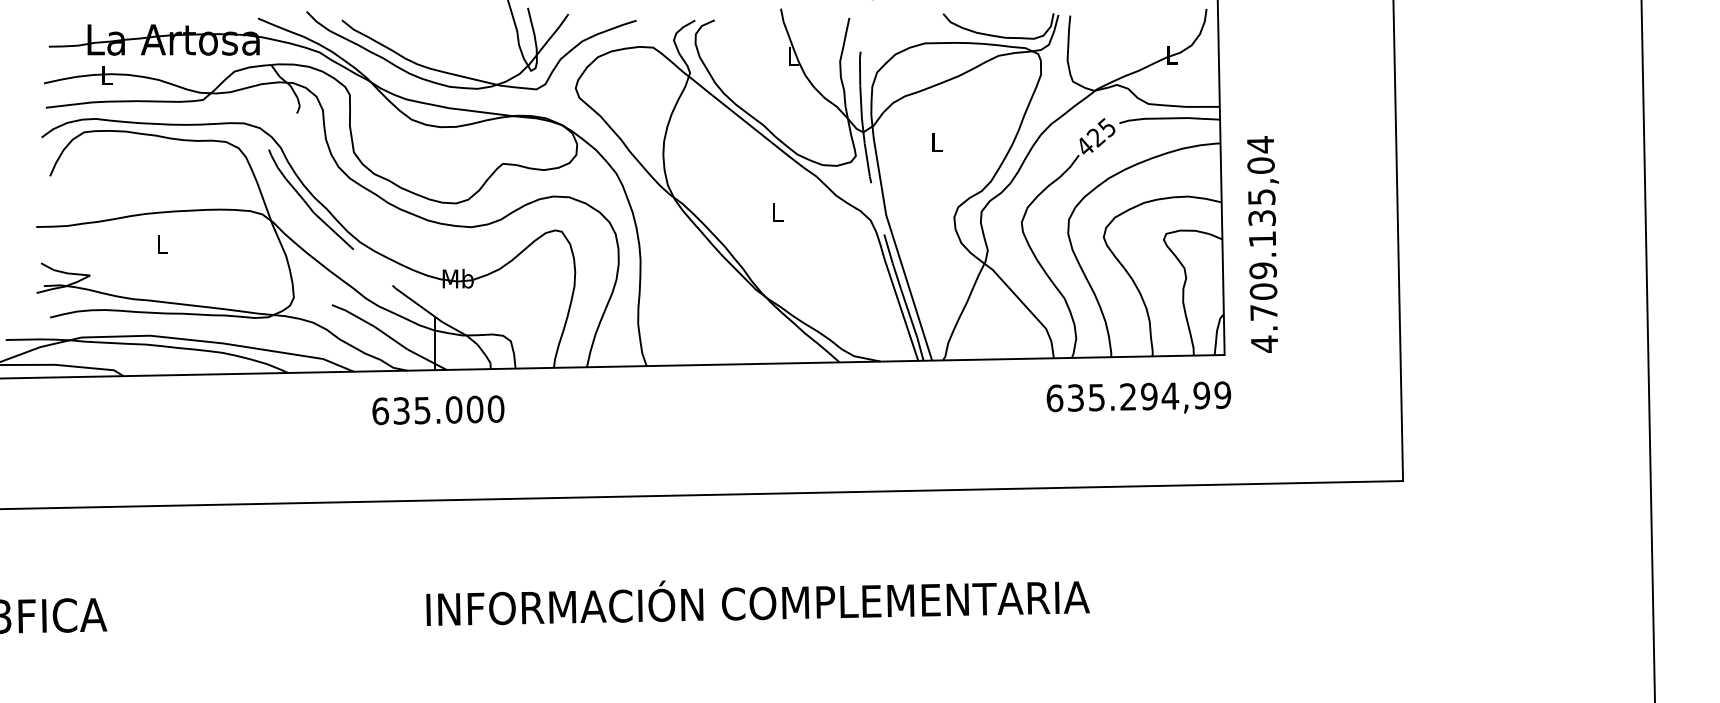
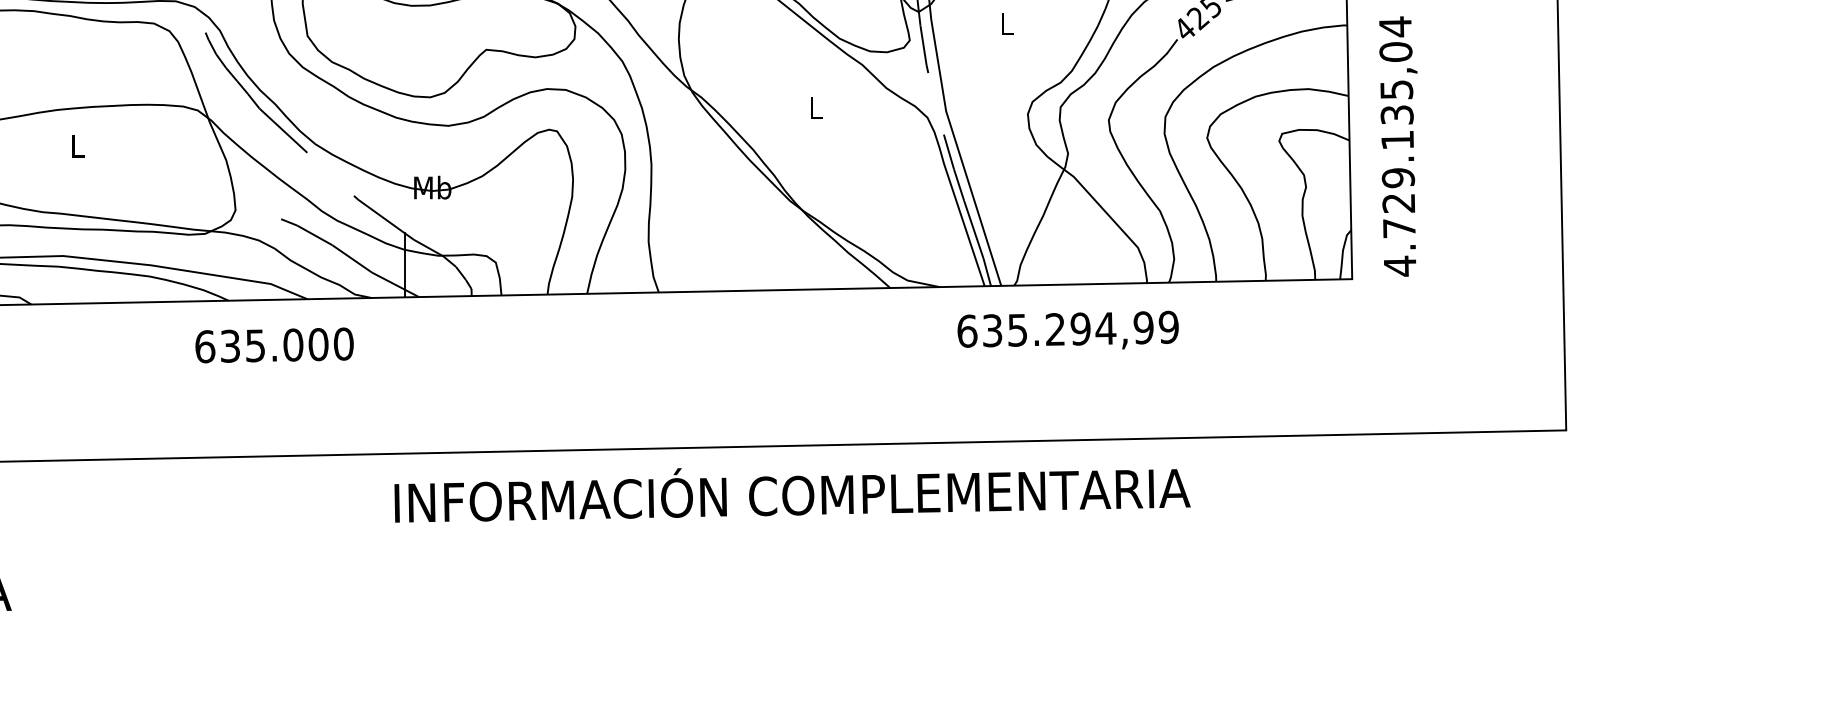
text: (1263, 291) -> (1398, 202), 4.709.135,04 -> 4.729.135,04
text: (1138, 397) -> (1067, 330), moved
text: (438, 410) -> (274, 345), moved
text: (757, 602) -> (791, 494), moved

